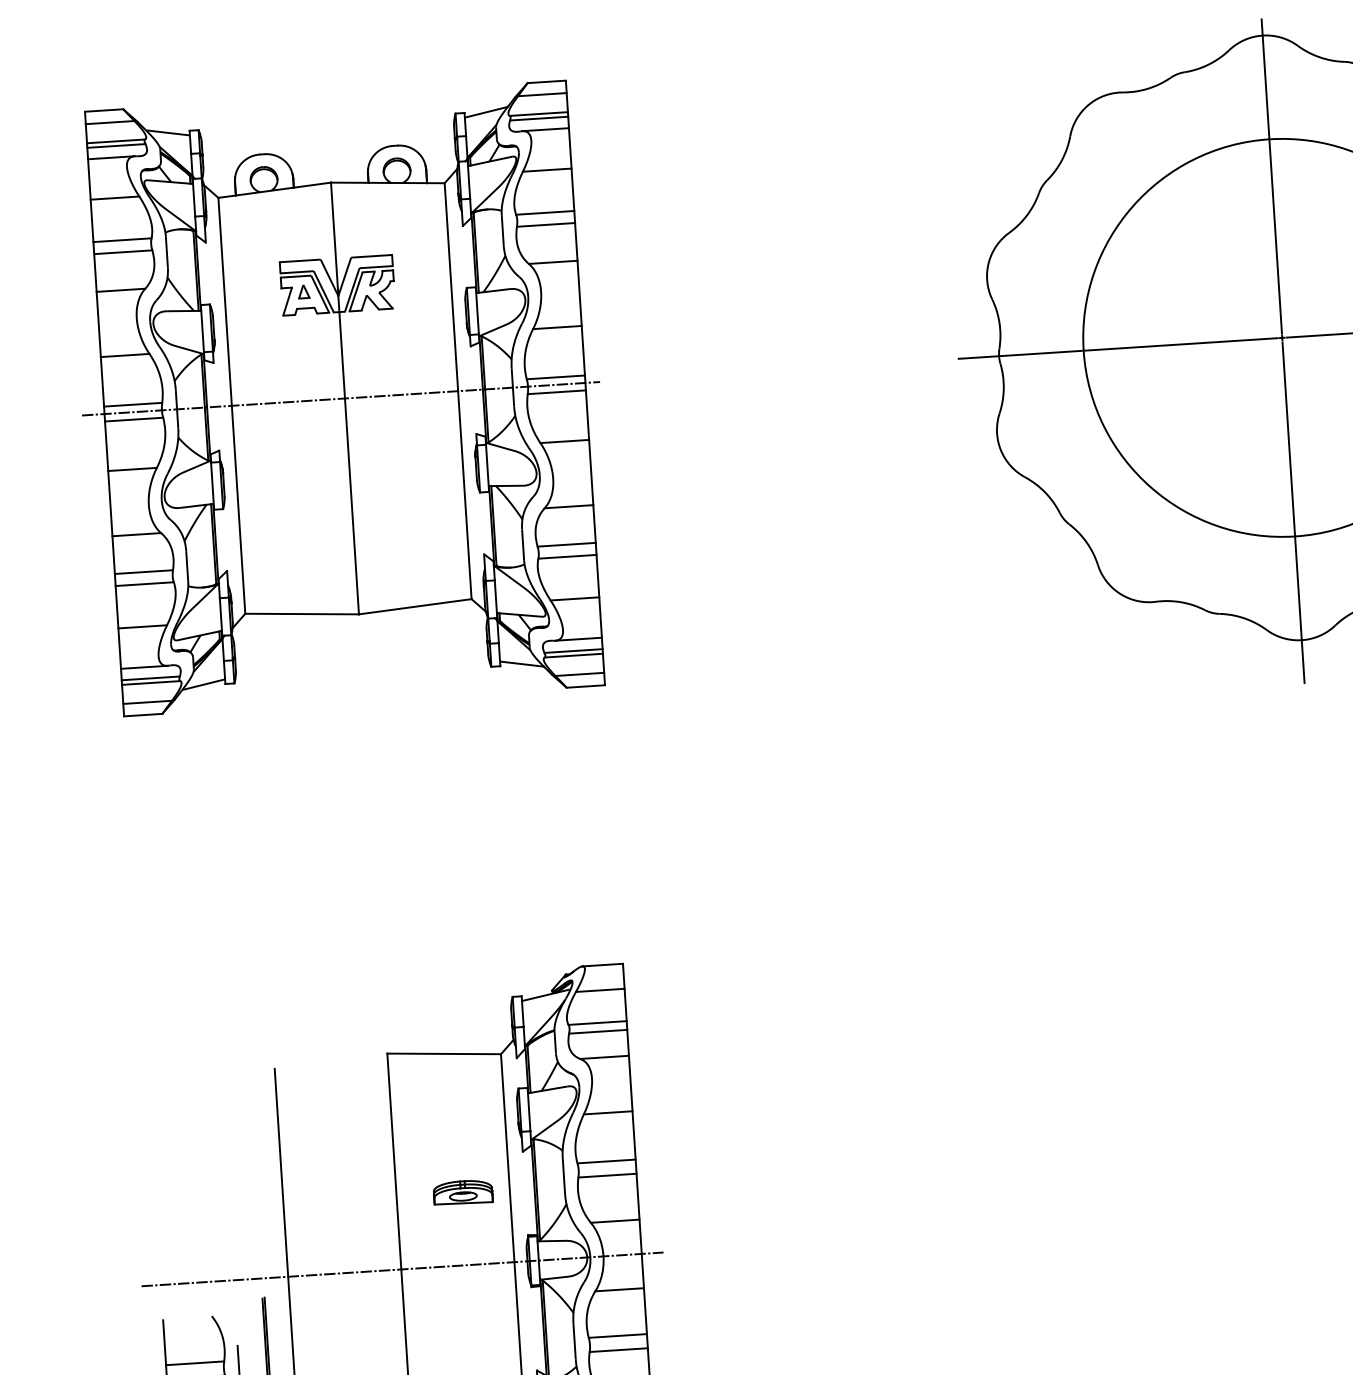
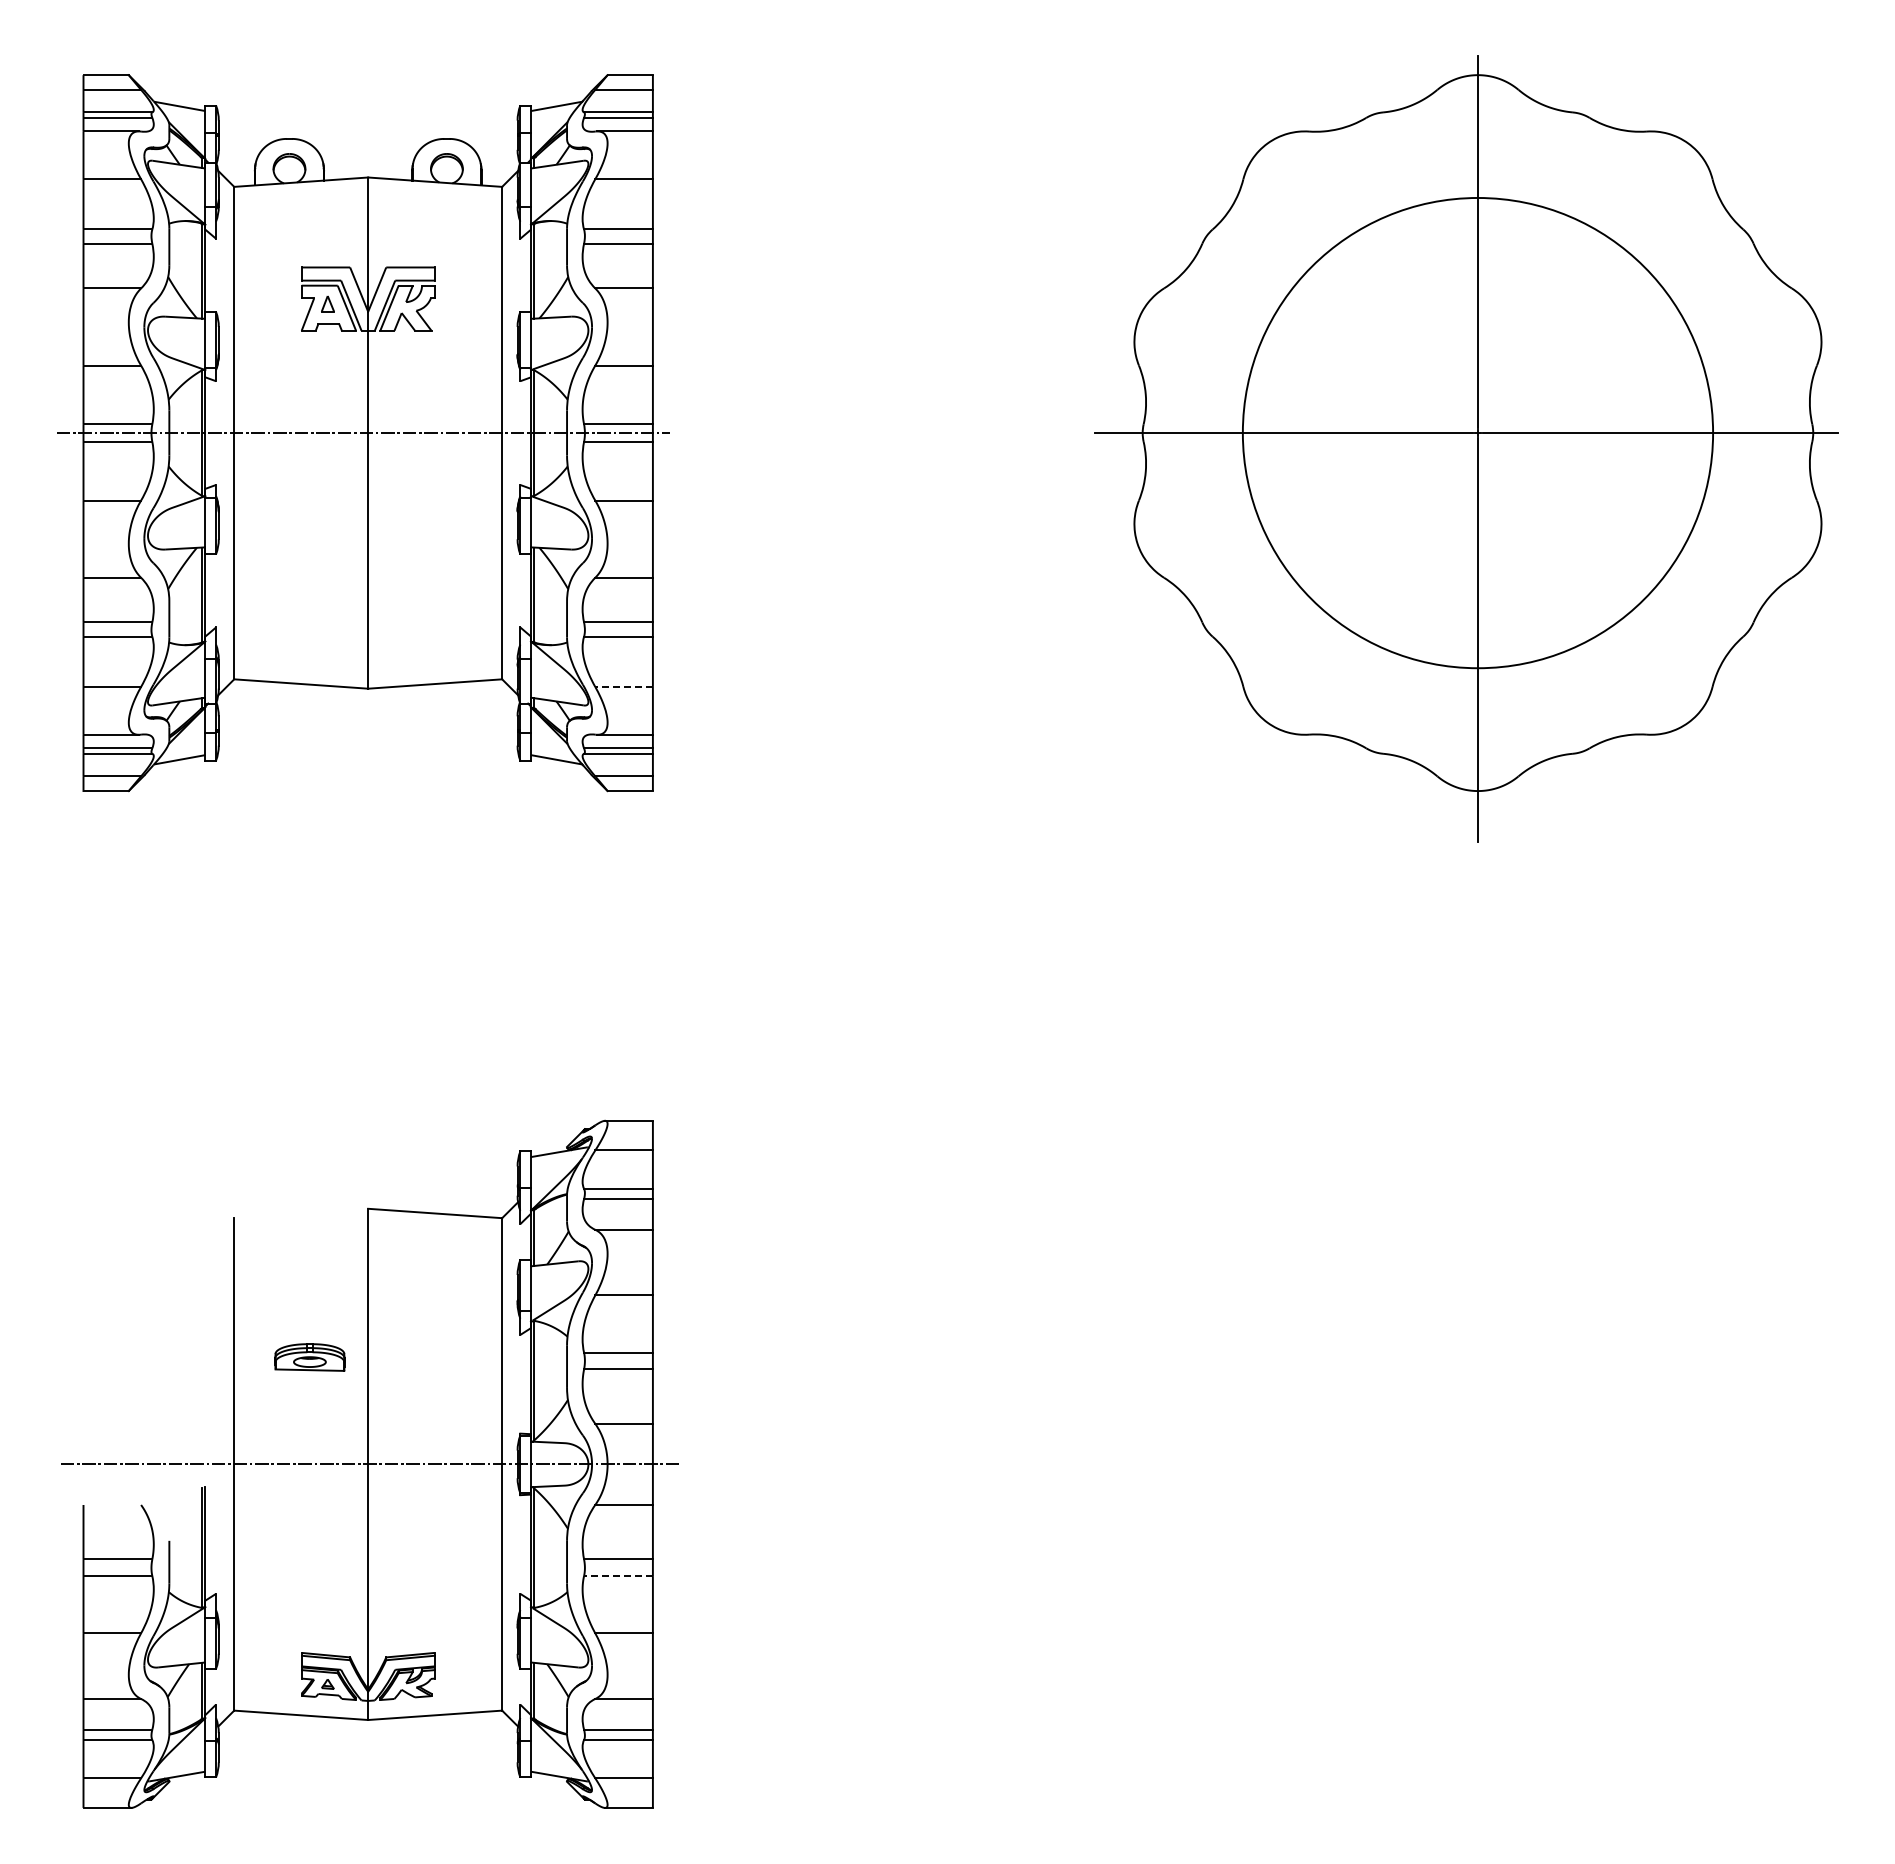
line: (575, 598) -> (624, 686), solid -> dashed
part: (462, 1192) -> (309, 1357), moved
line: (617, 1350) -> (617, 1576), solid -> dashed

